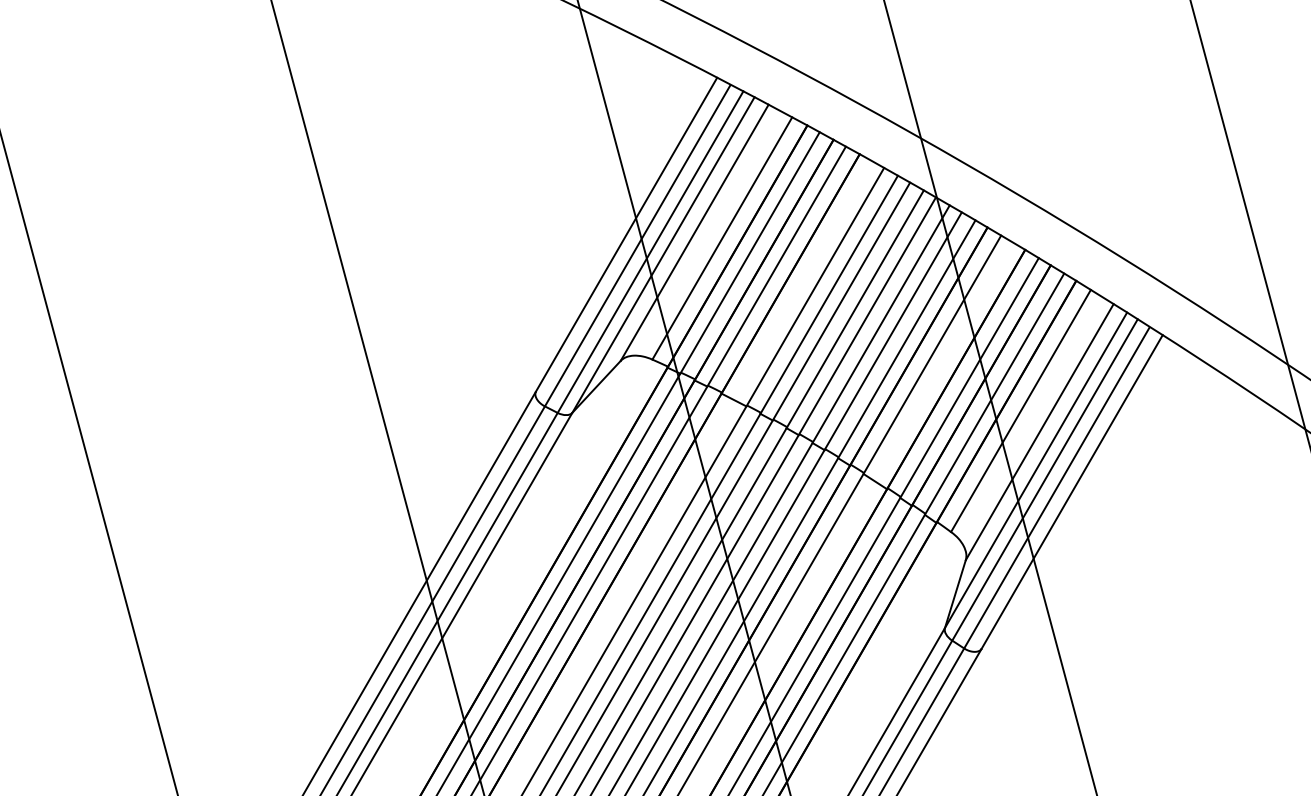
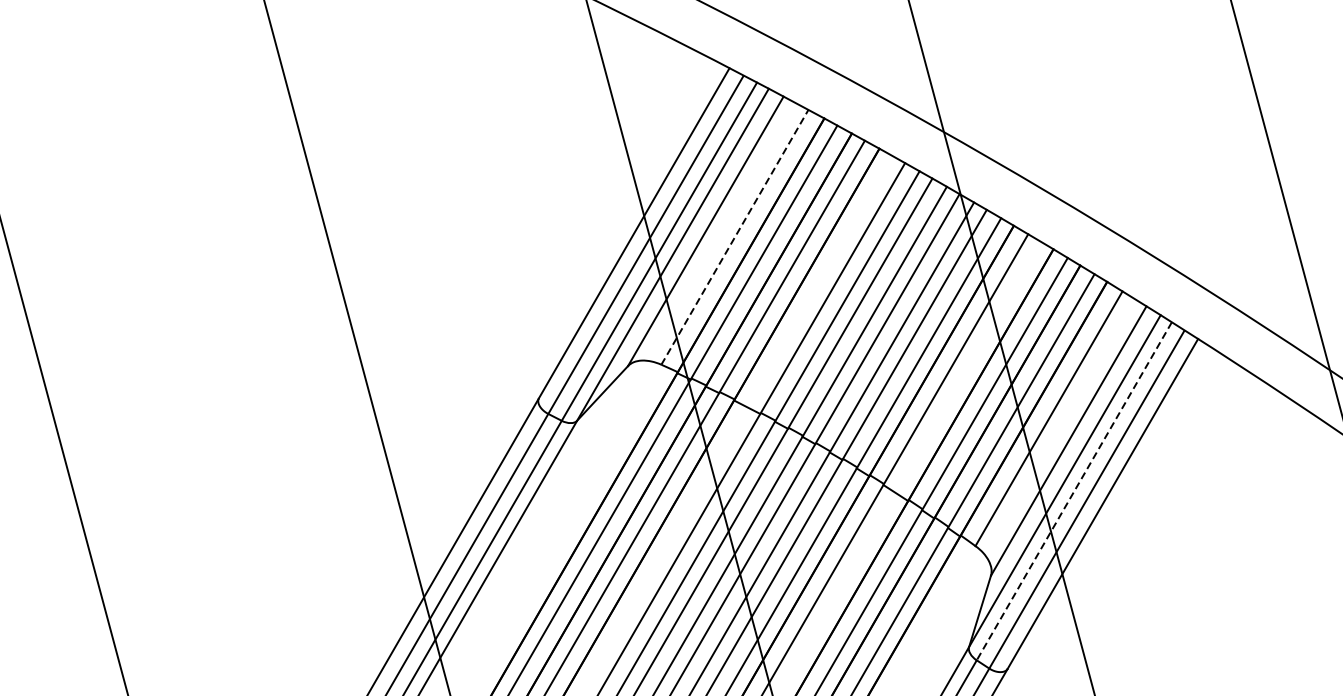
line: (722, 238) -> (735, 237), solid -> dashed
line: (1045, 479) -> (1074, 490), solid -> dashed

